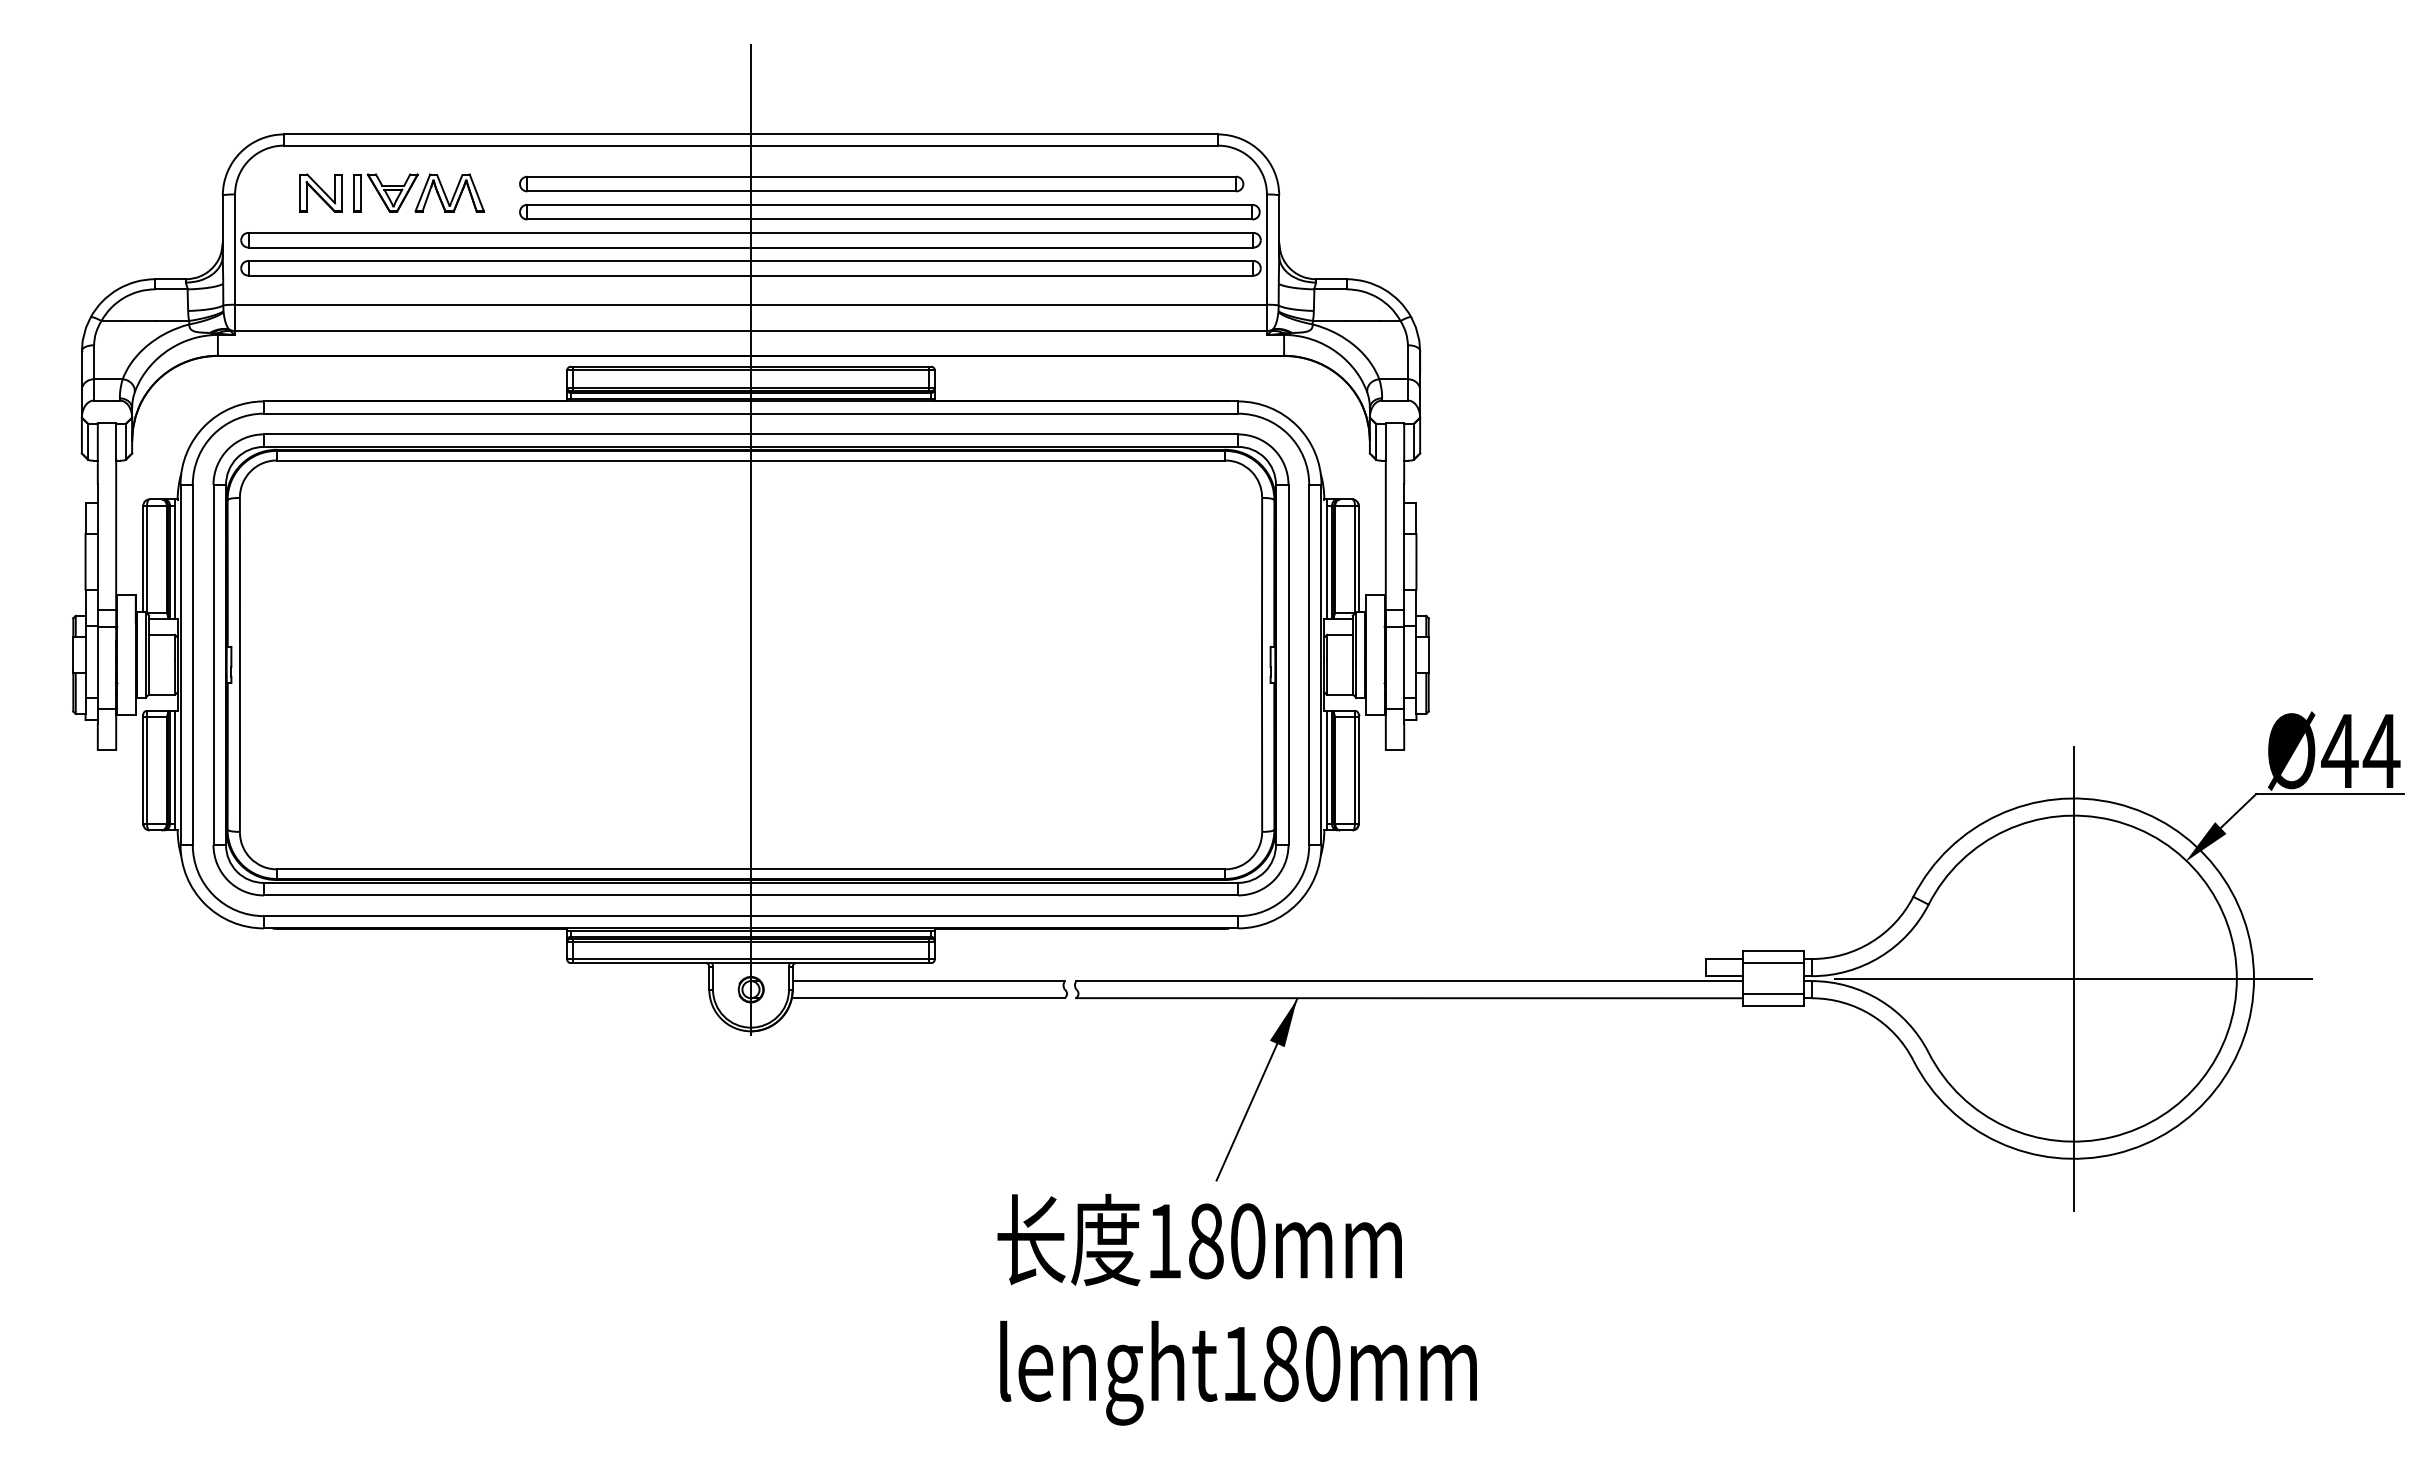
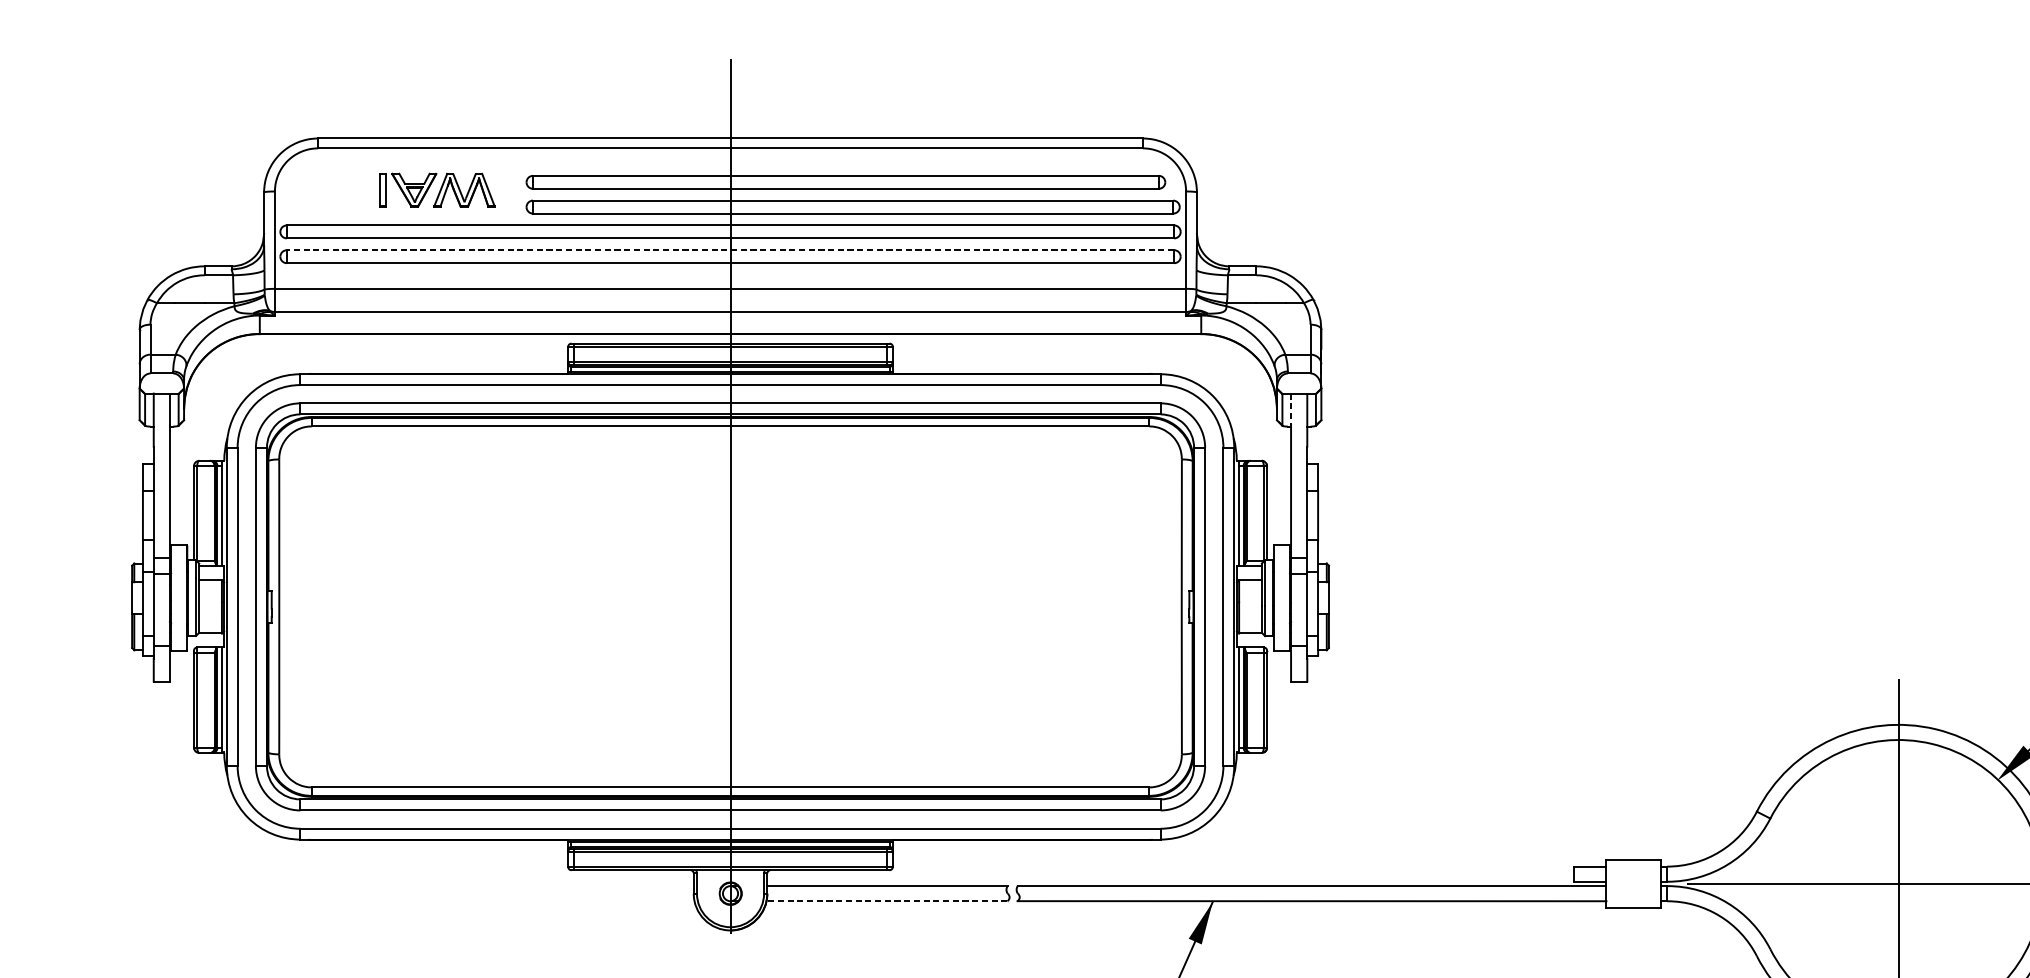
part: (320, 192) -> (350, 189), removed
line: (750, 260) -> (730, 249), solid -> dashed
line: (1385, 441) -> (1290, 409), solid -> dashed
line: (1773, 963) -> (1633, 870), removed
line: (1773, 993) -> (1633, 897), removed
line: (927, 998) -> (886, 901), solid -> dashed

